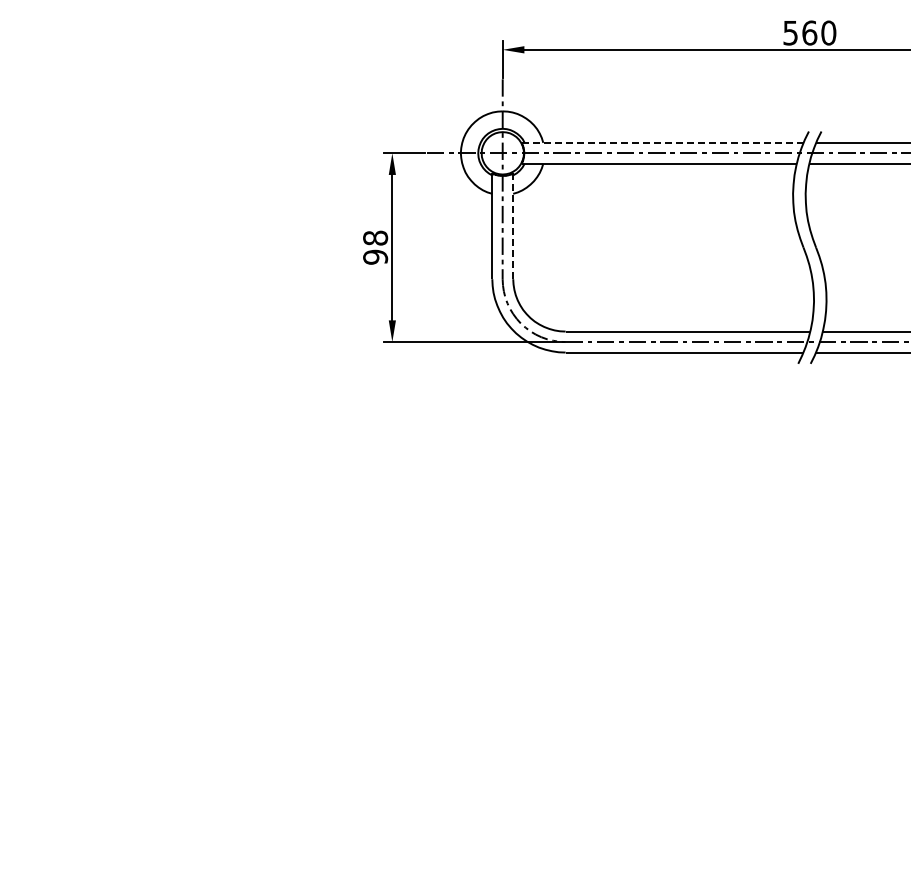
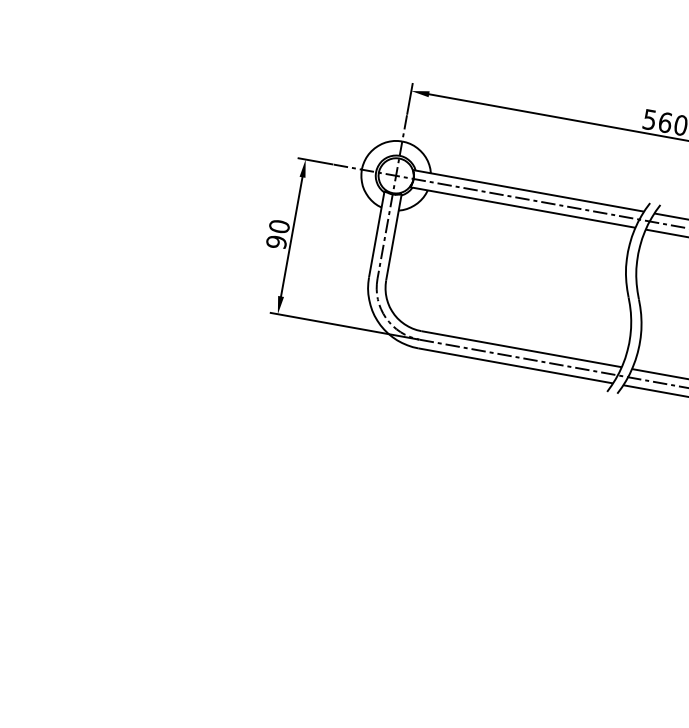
line: (662, 142) -> (528, 190), dashed -> solid
line: (513, 226) -> (394, 237), dashed -> solid
text: (375, 237) -> (279, 226), 98 -> 90

